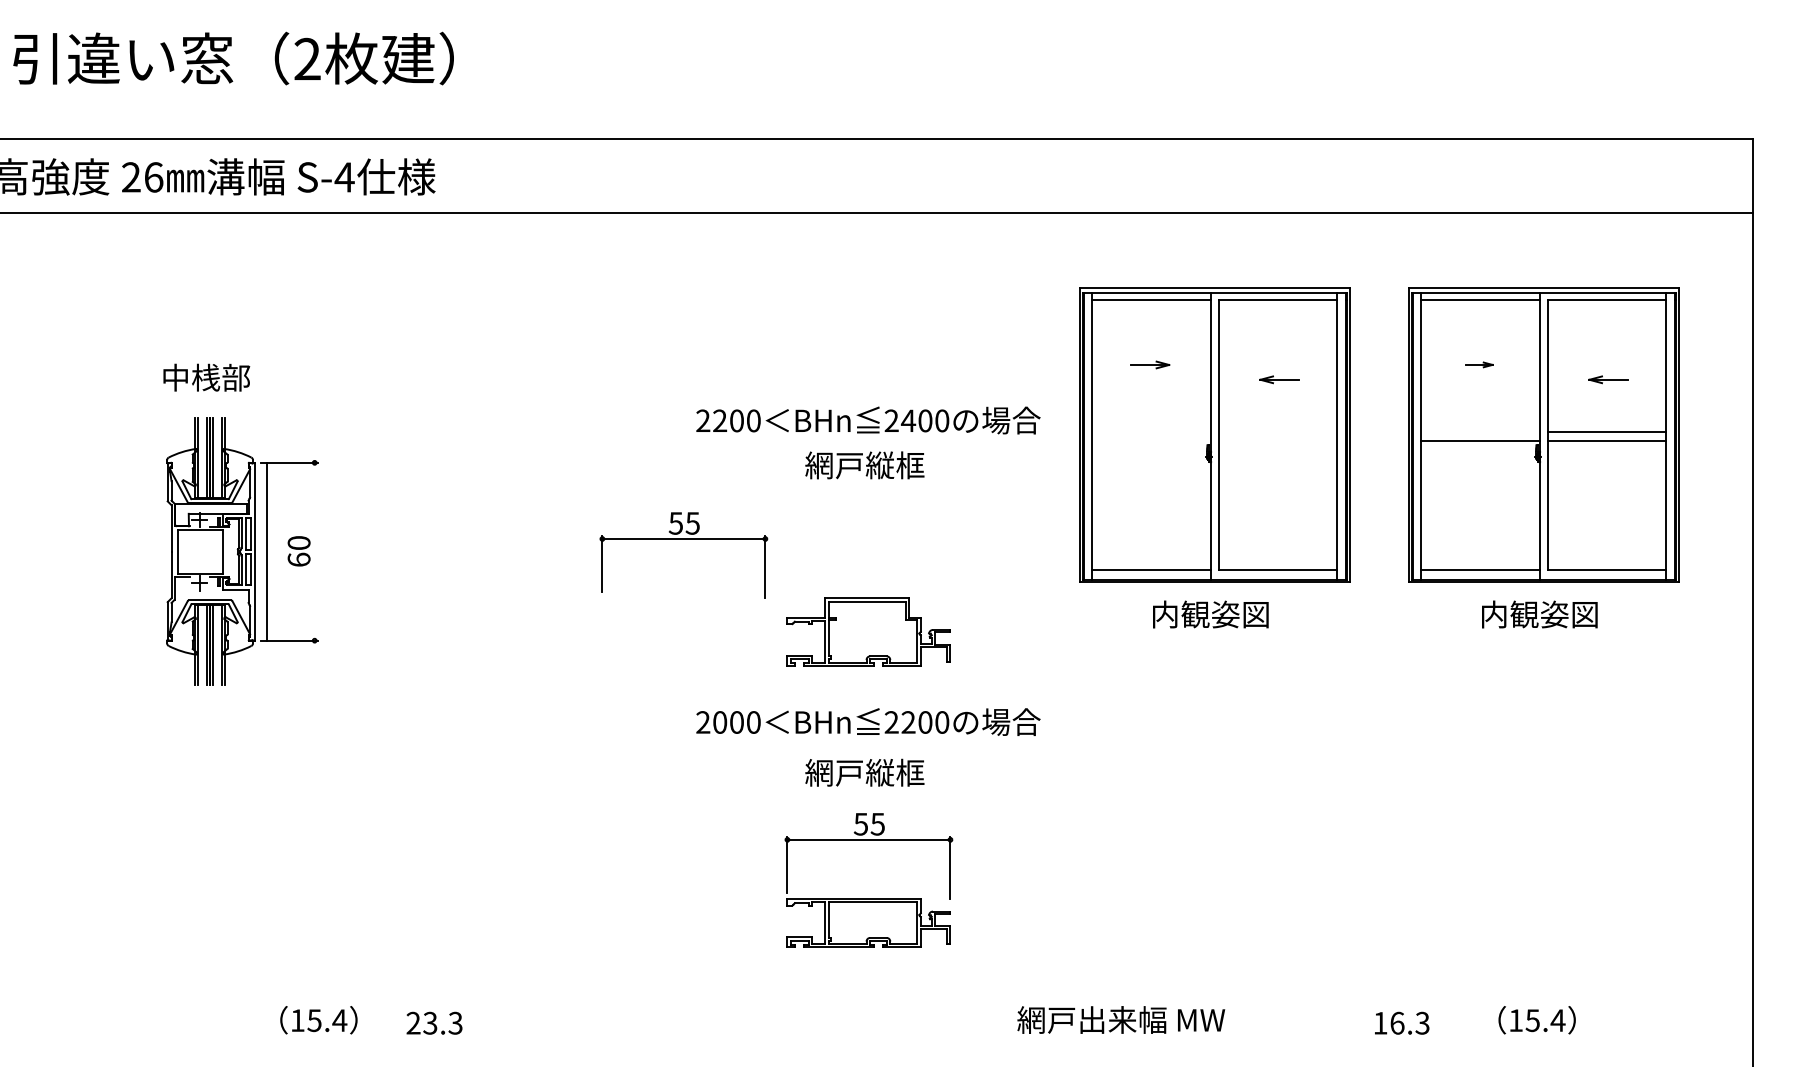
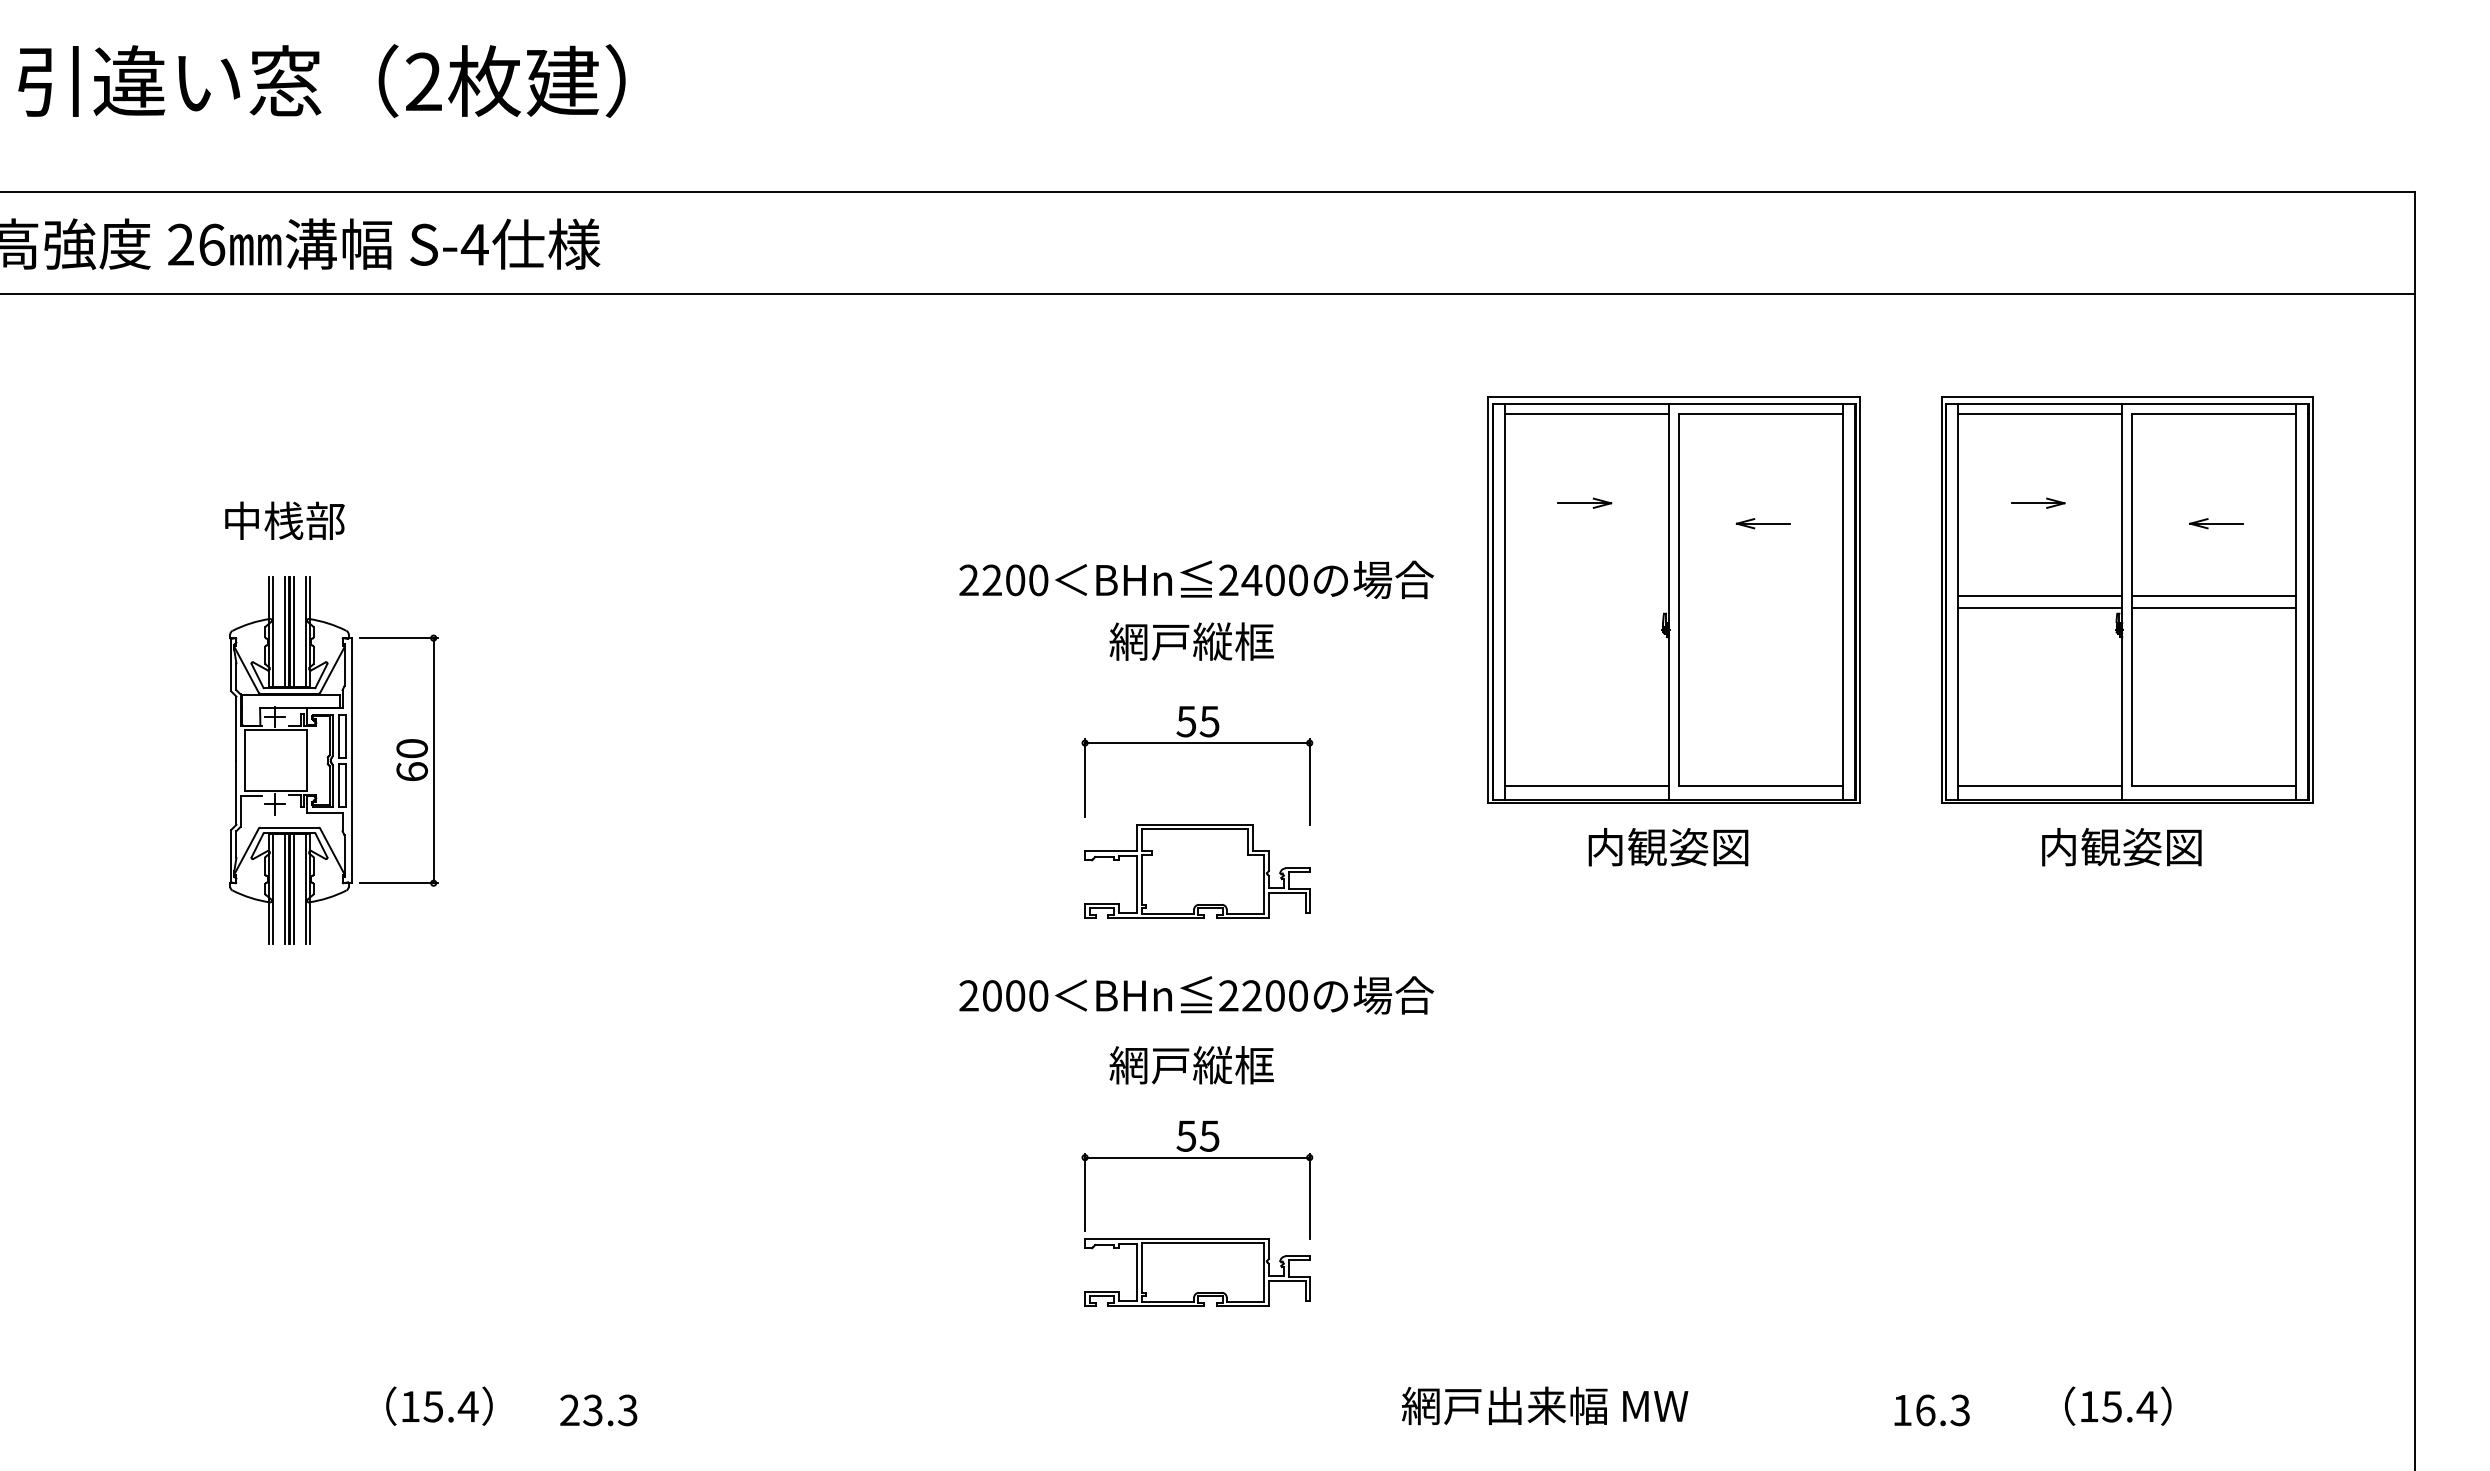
part: (1479, 364) -> (2038, 502), size x1.43
line: (1480, 431) -> (2040, 595), added
part: (683, 539) -> (1197, 743), moved
line: (266, 551) -> (433, 760), moved

